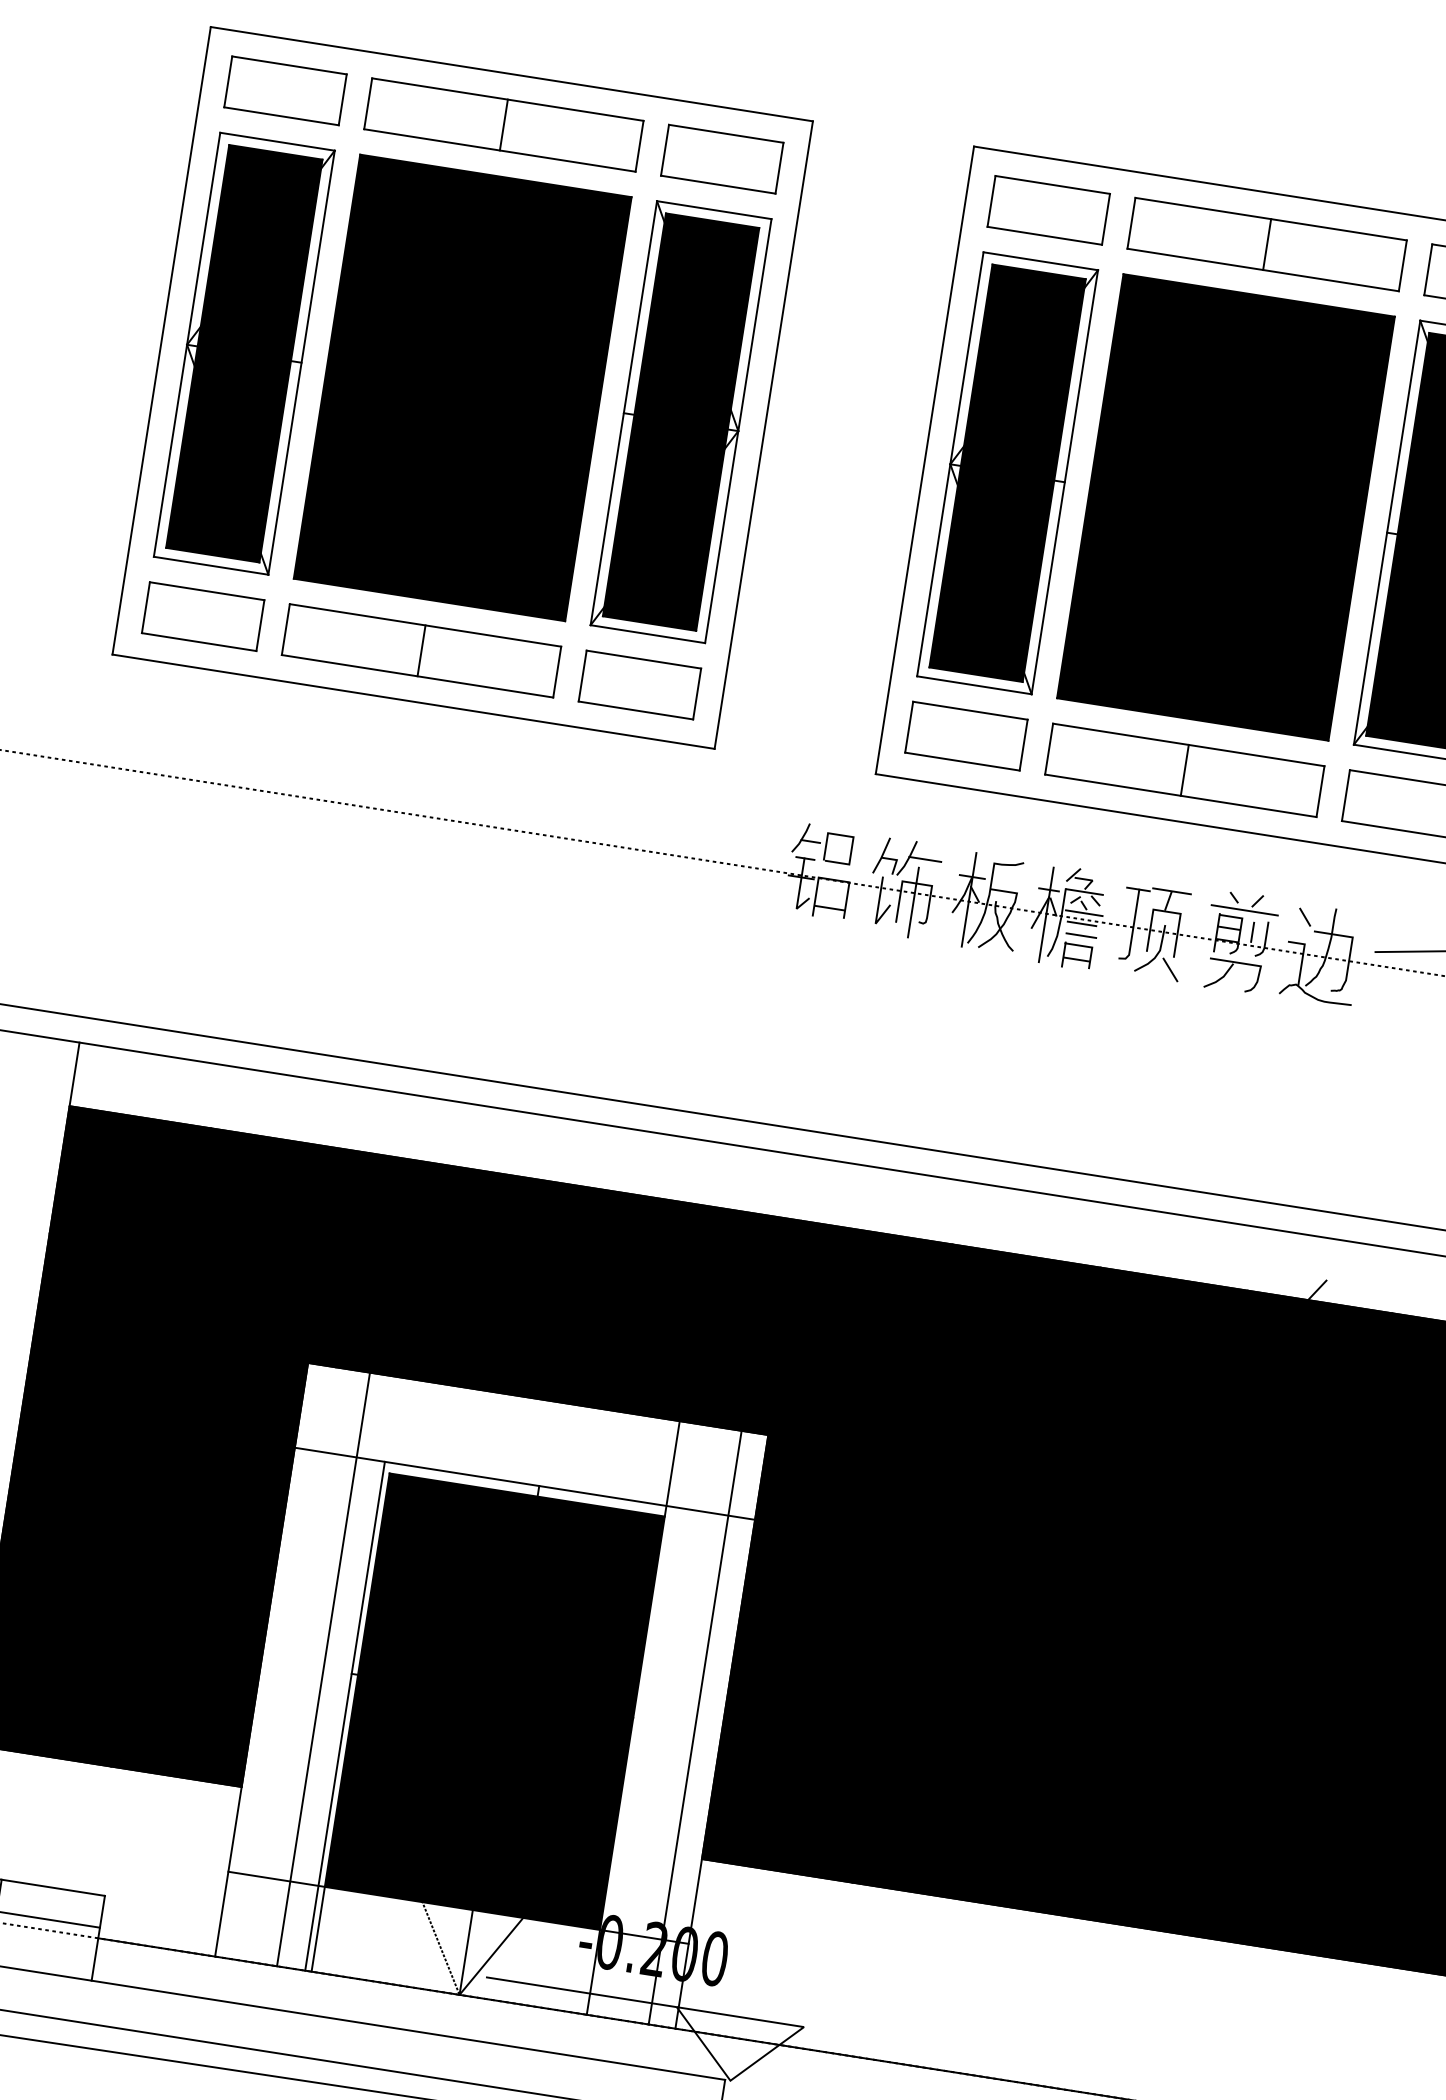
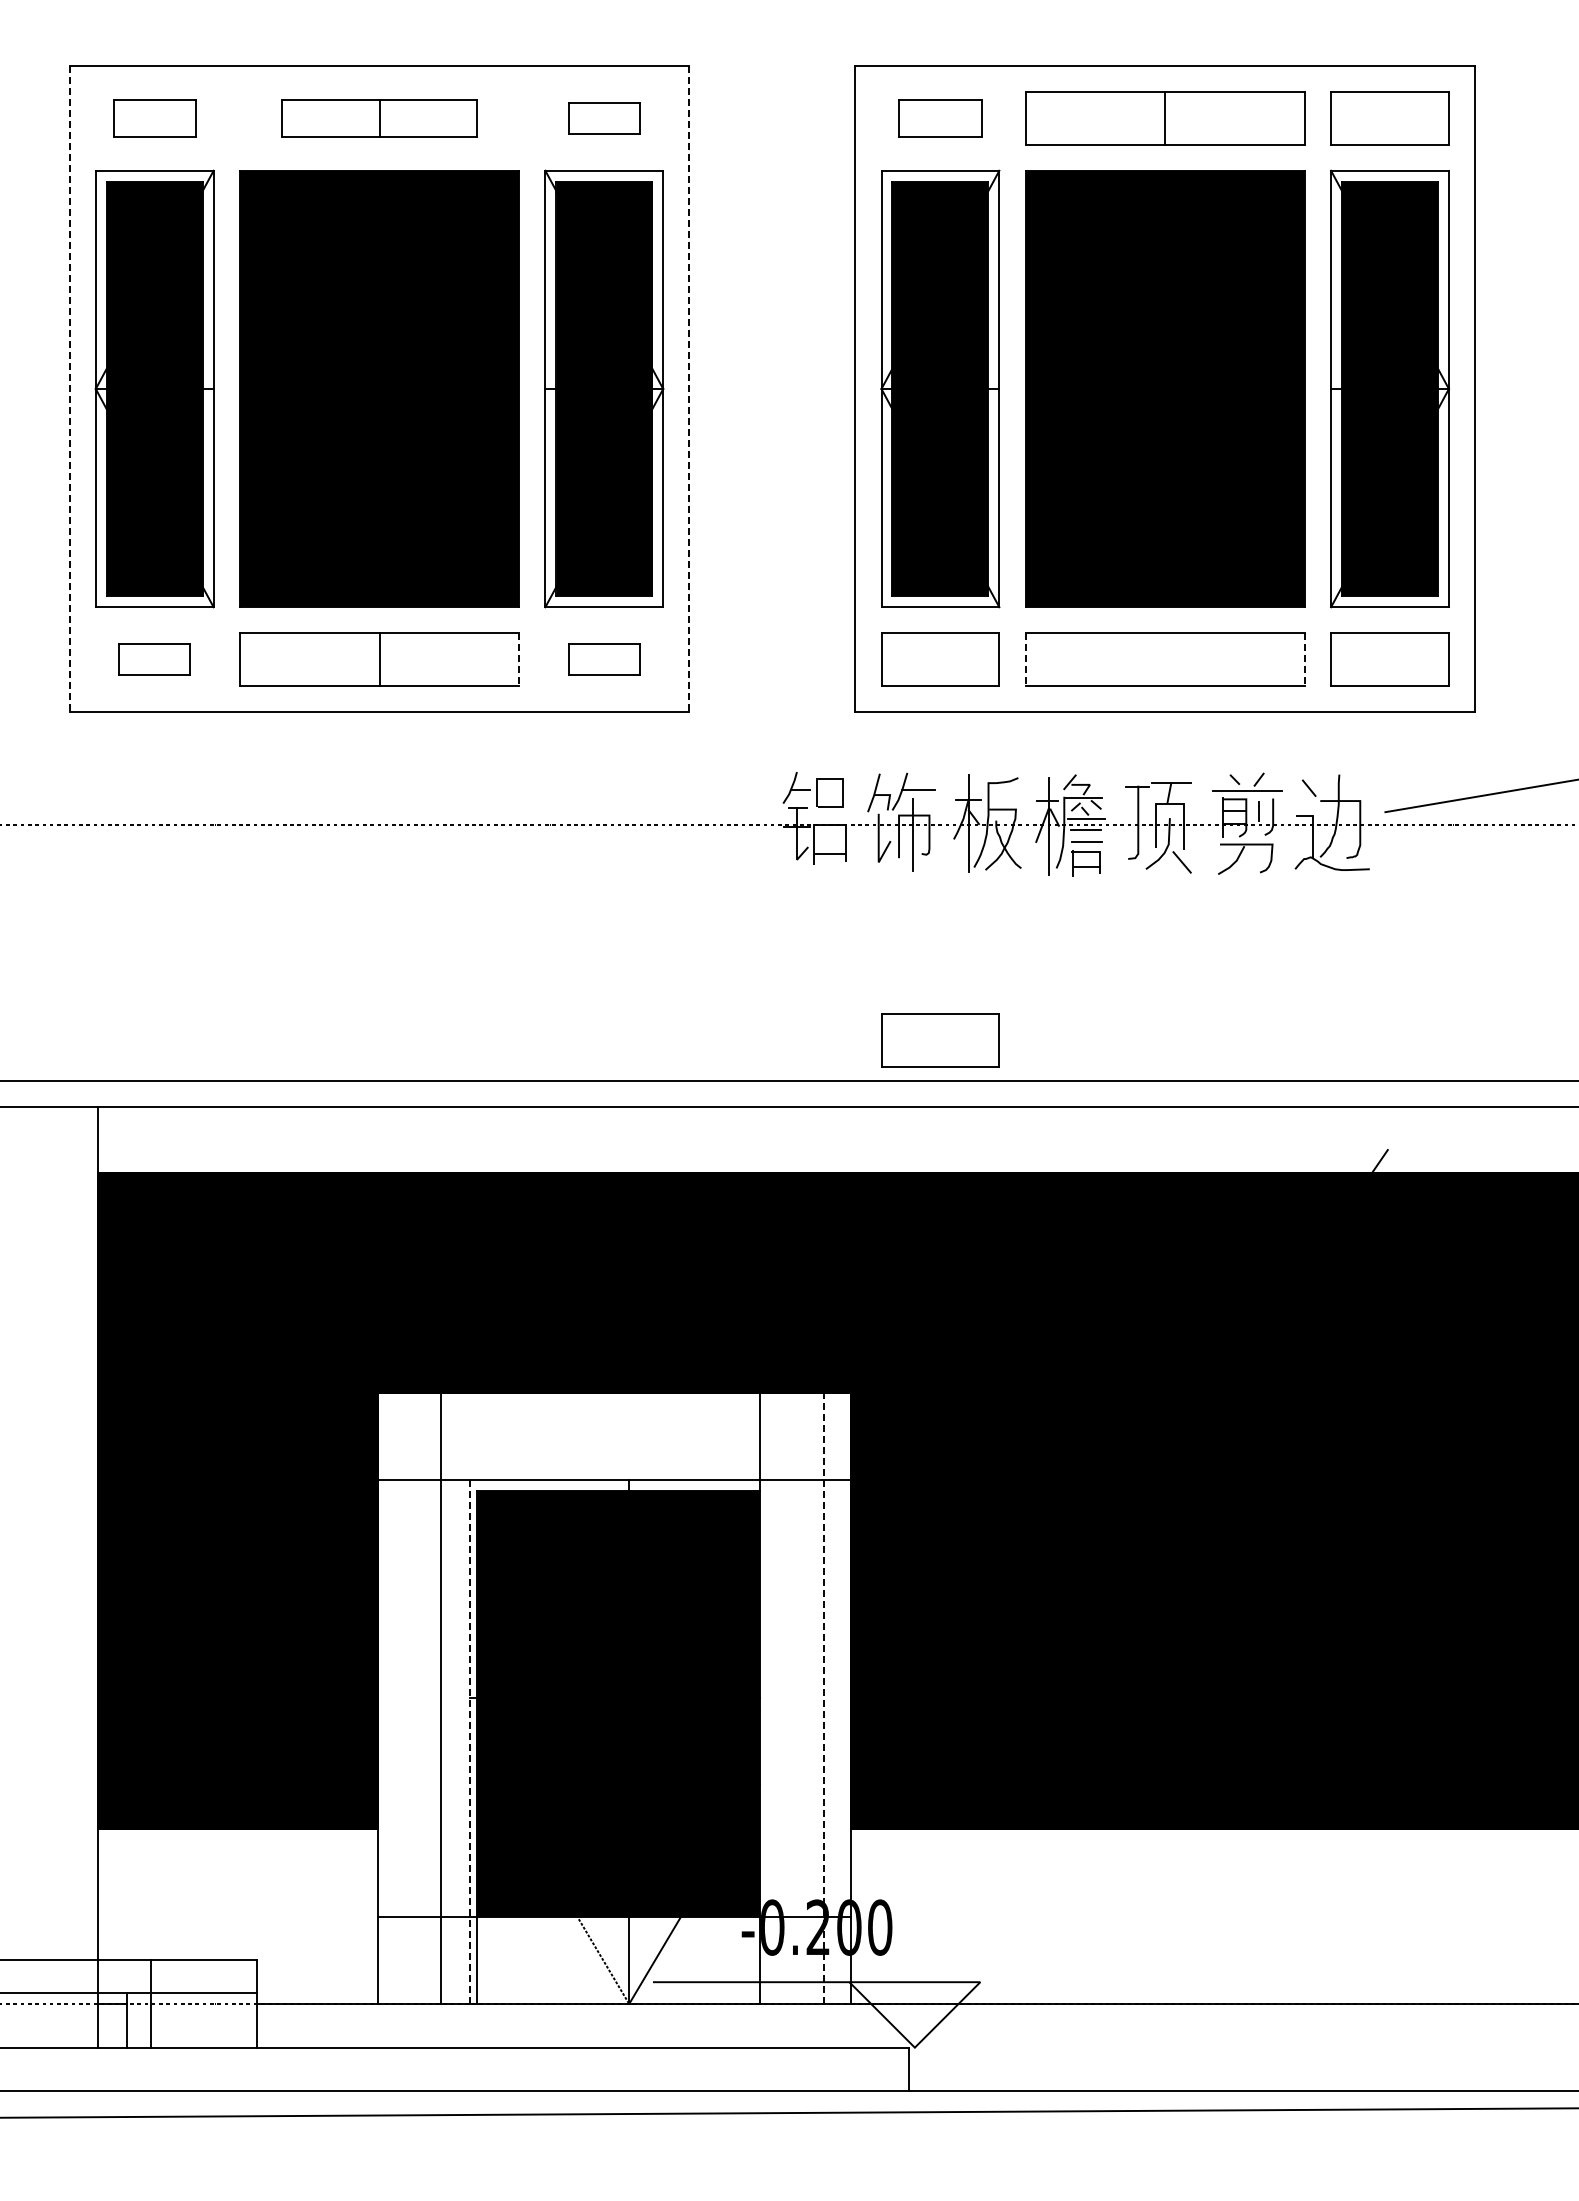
part: (285, 90) -> (154, 118), size x0.7
part: (503, 125) -> (379, 118), size x0.7
part: (721, 159) -> (603, 118), size x0.6
part: (1048, 210) -> (940, 118), size x0.7
line: (161, 341) -> (69, 389), solid -> dashed
line: (763, 435) -> (689, 389), solid -> dashed
part: (202, 616) -> (154, 659), size x0.6
line: (557, 673) -> (519, 660), solid -> dashed
part: (639, 684) -> (603, 659), size x0.6
line: (1048, 749) -> (1025, 660), solid -> dashed
line: (1185, 770) -> (1165, 659), removed
line: (1319, 792) -> (1304, 660), solid -> dashed
part: (908, 1106) -> (940, 1040), added
line: (345, 1716) -> (470, 1742), solid -> dashed
line: (694, 1727) -> (823, 1698), solid -> dashed

